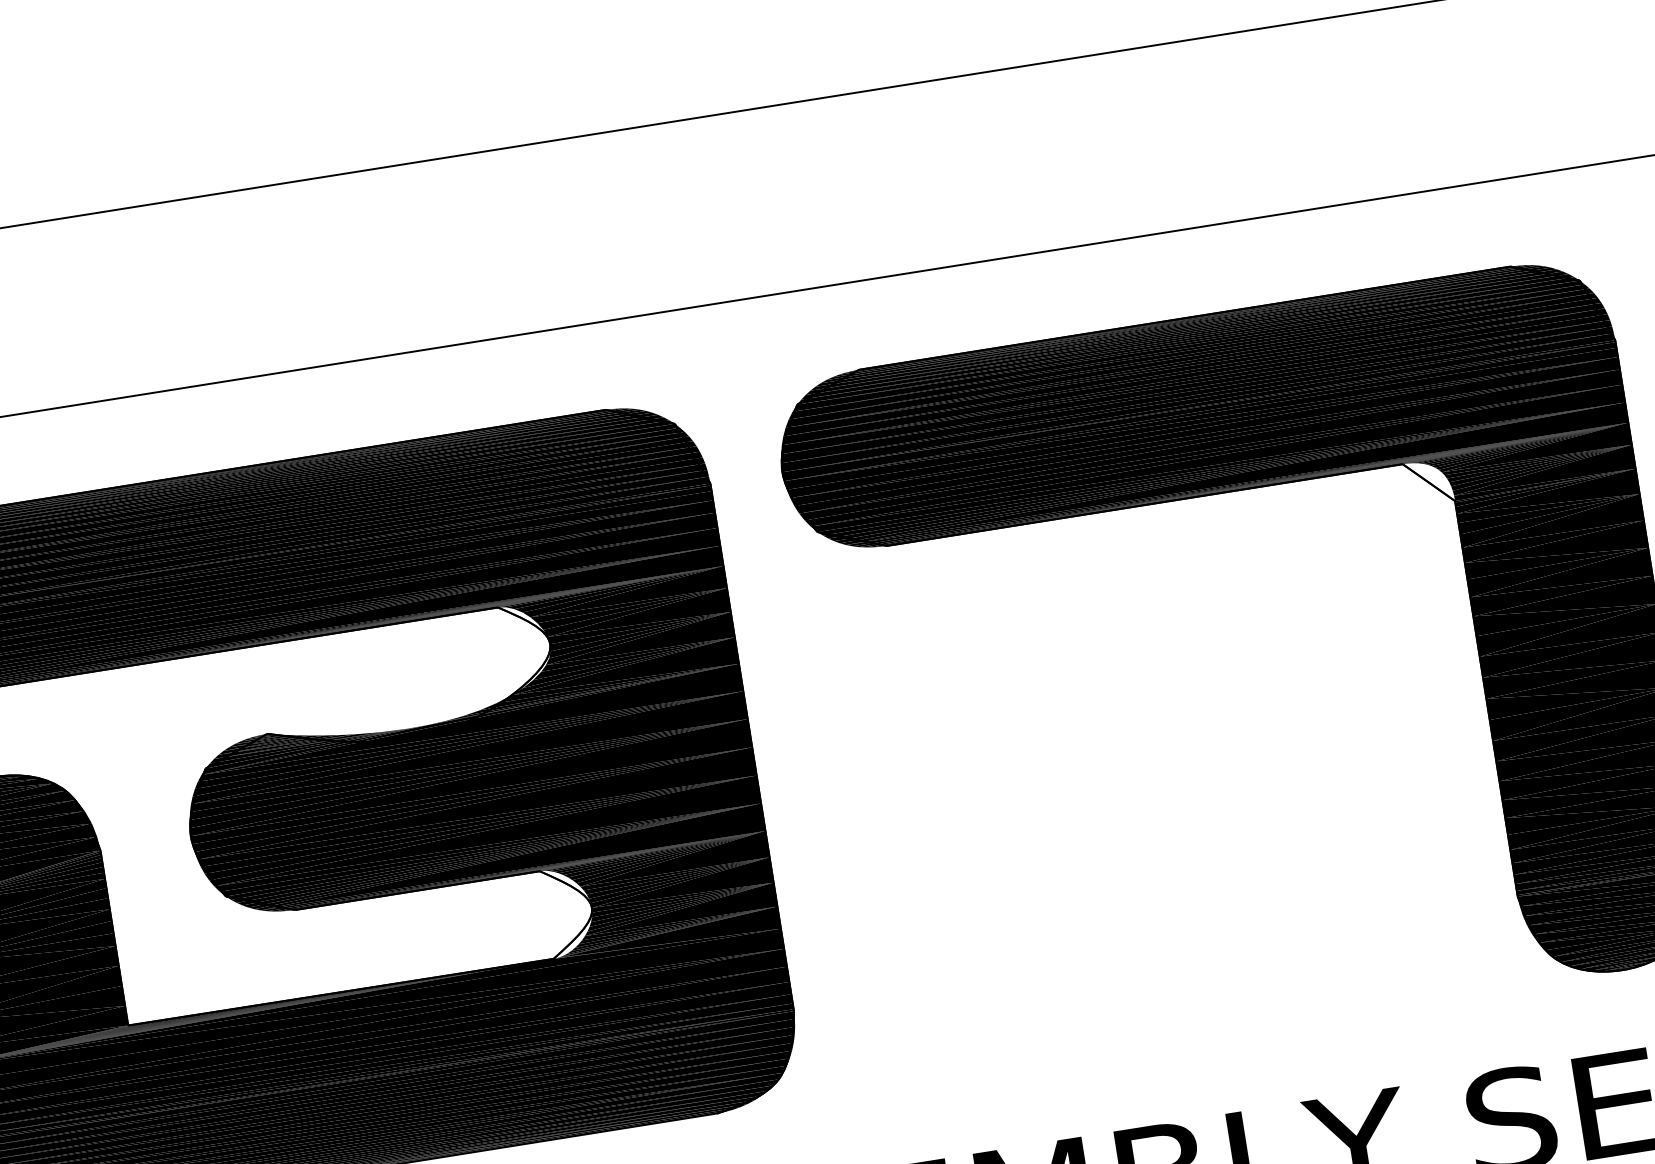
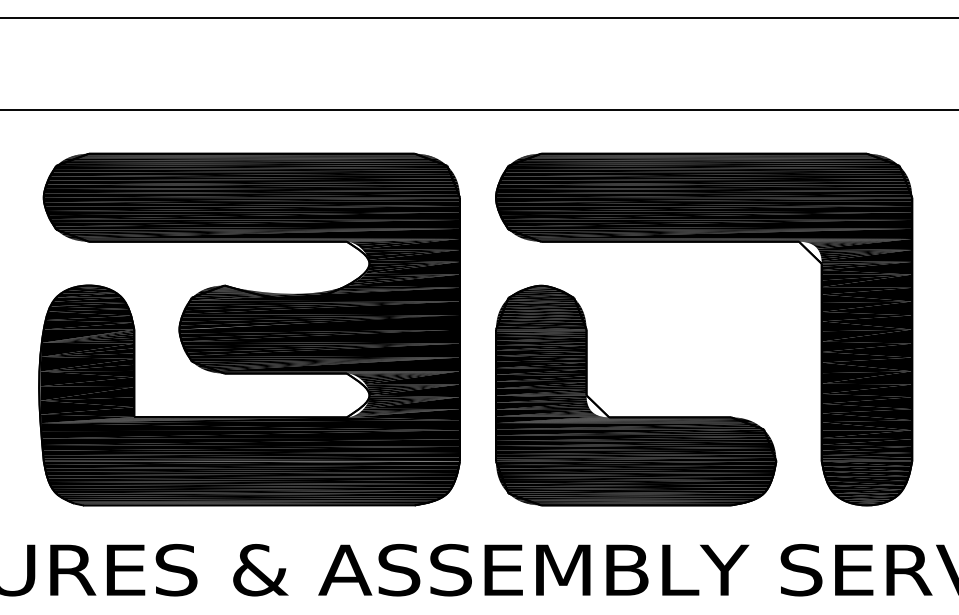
part: (1132, 865) -> (636, 416), added

